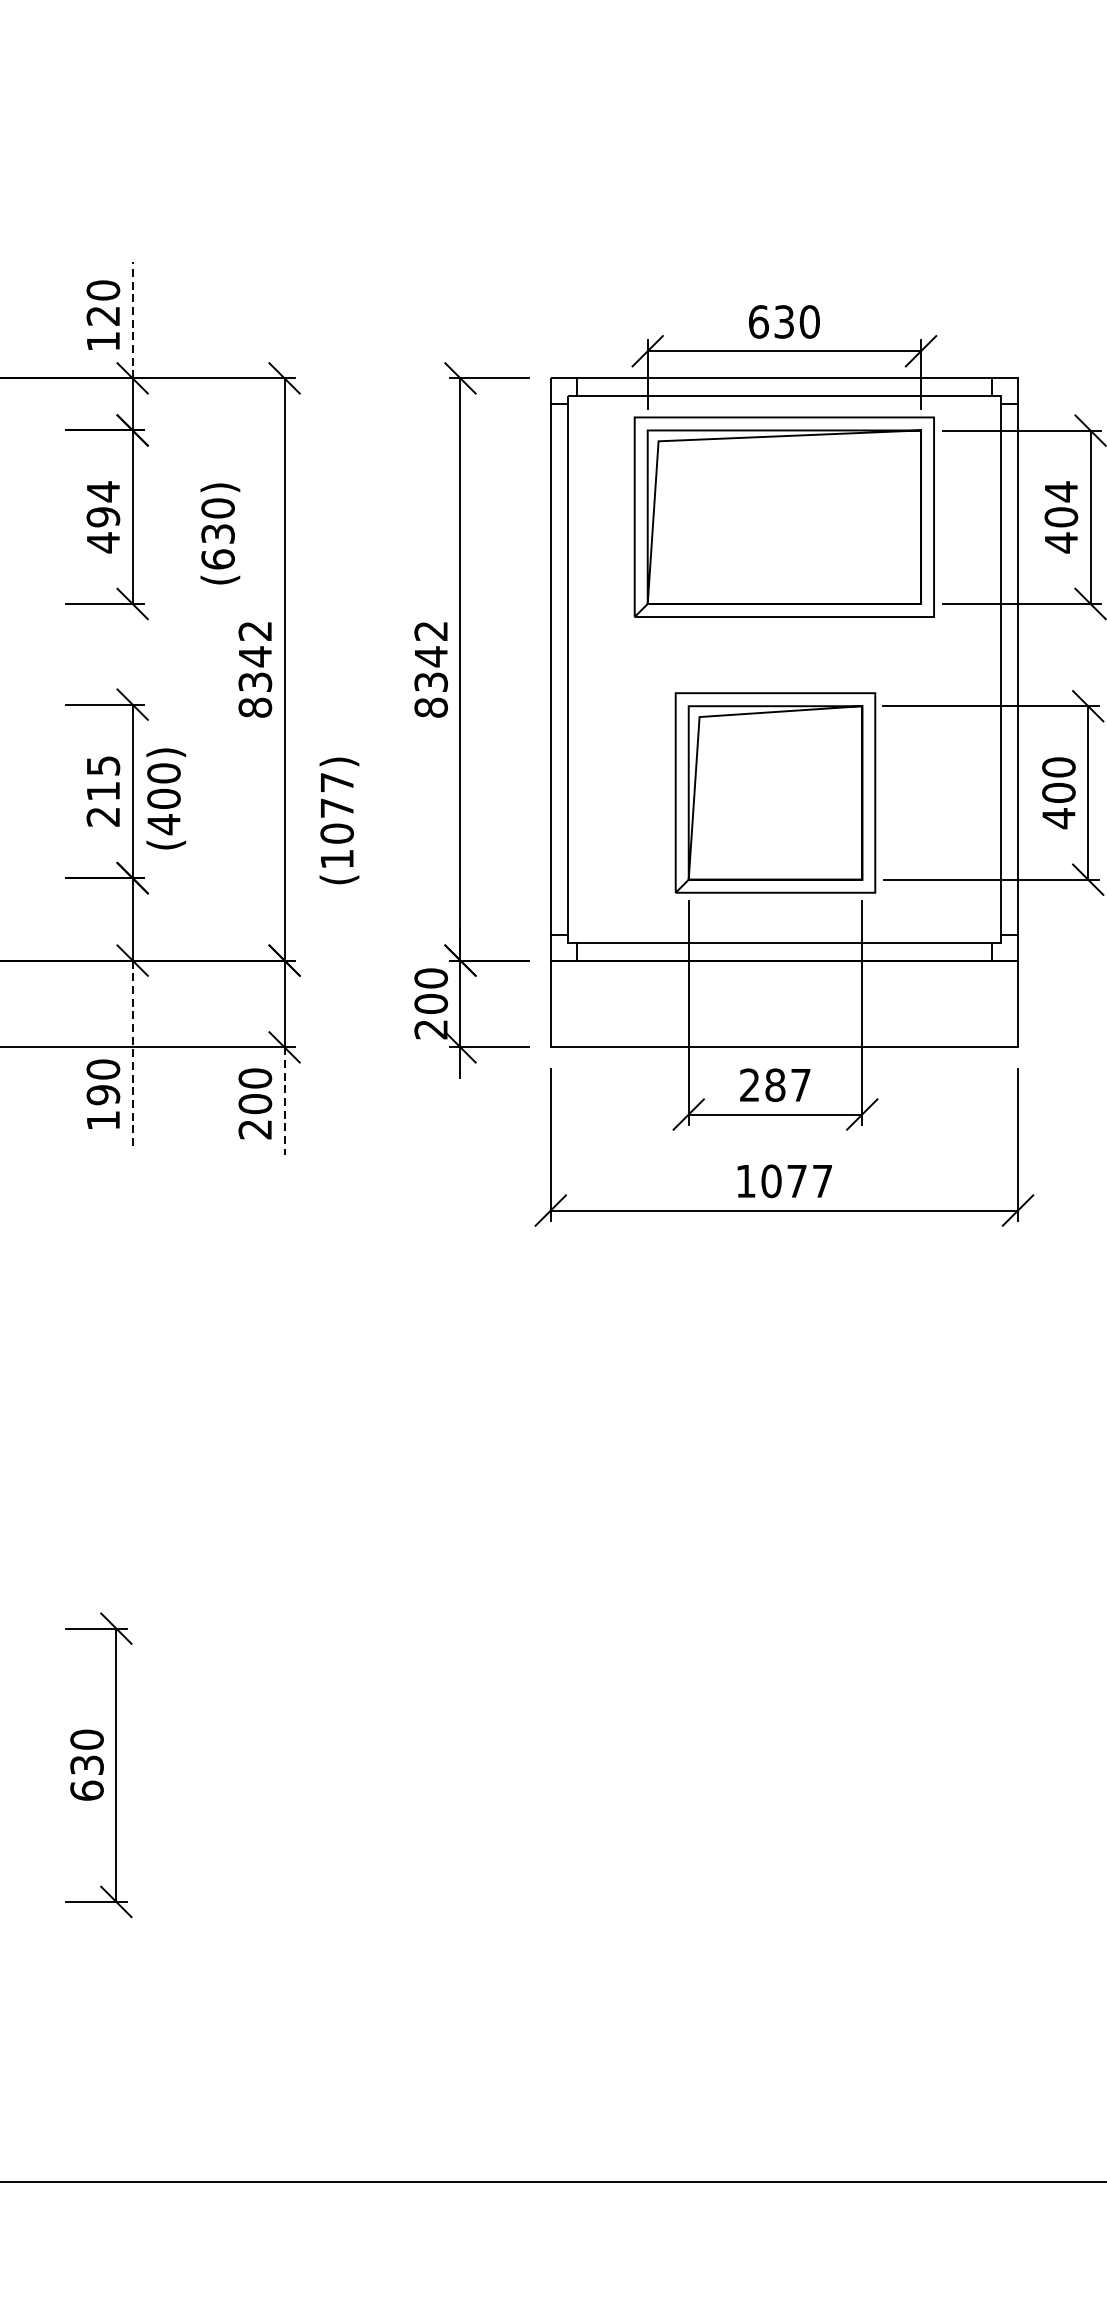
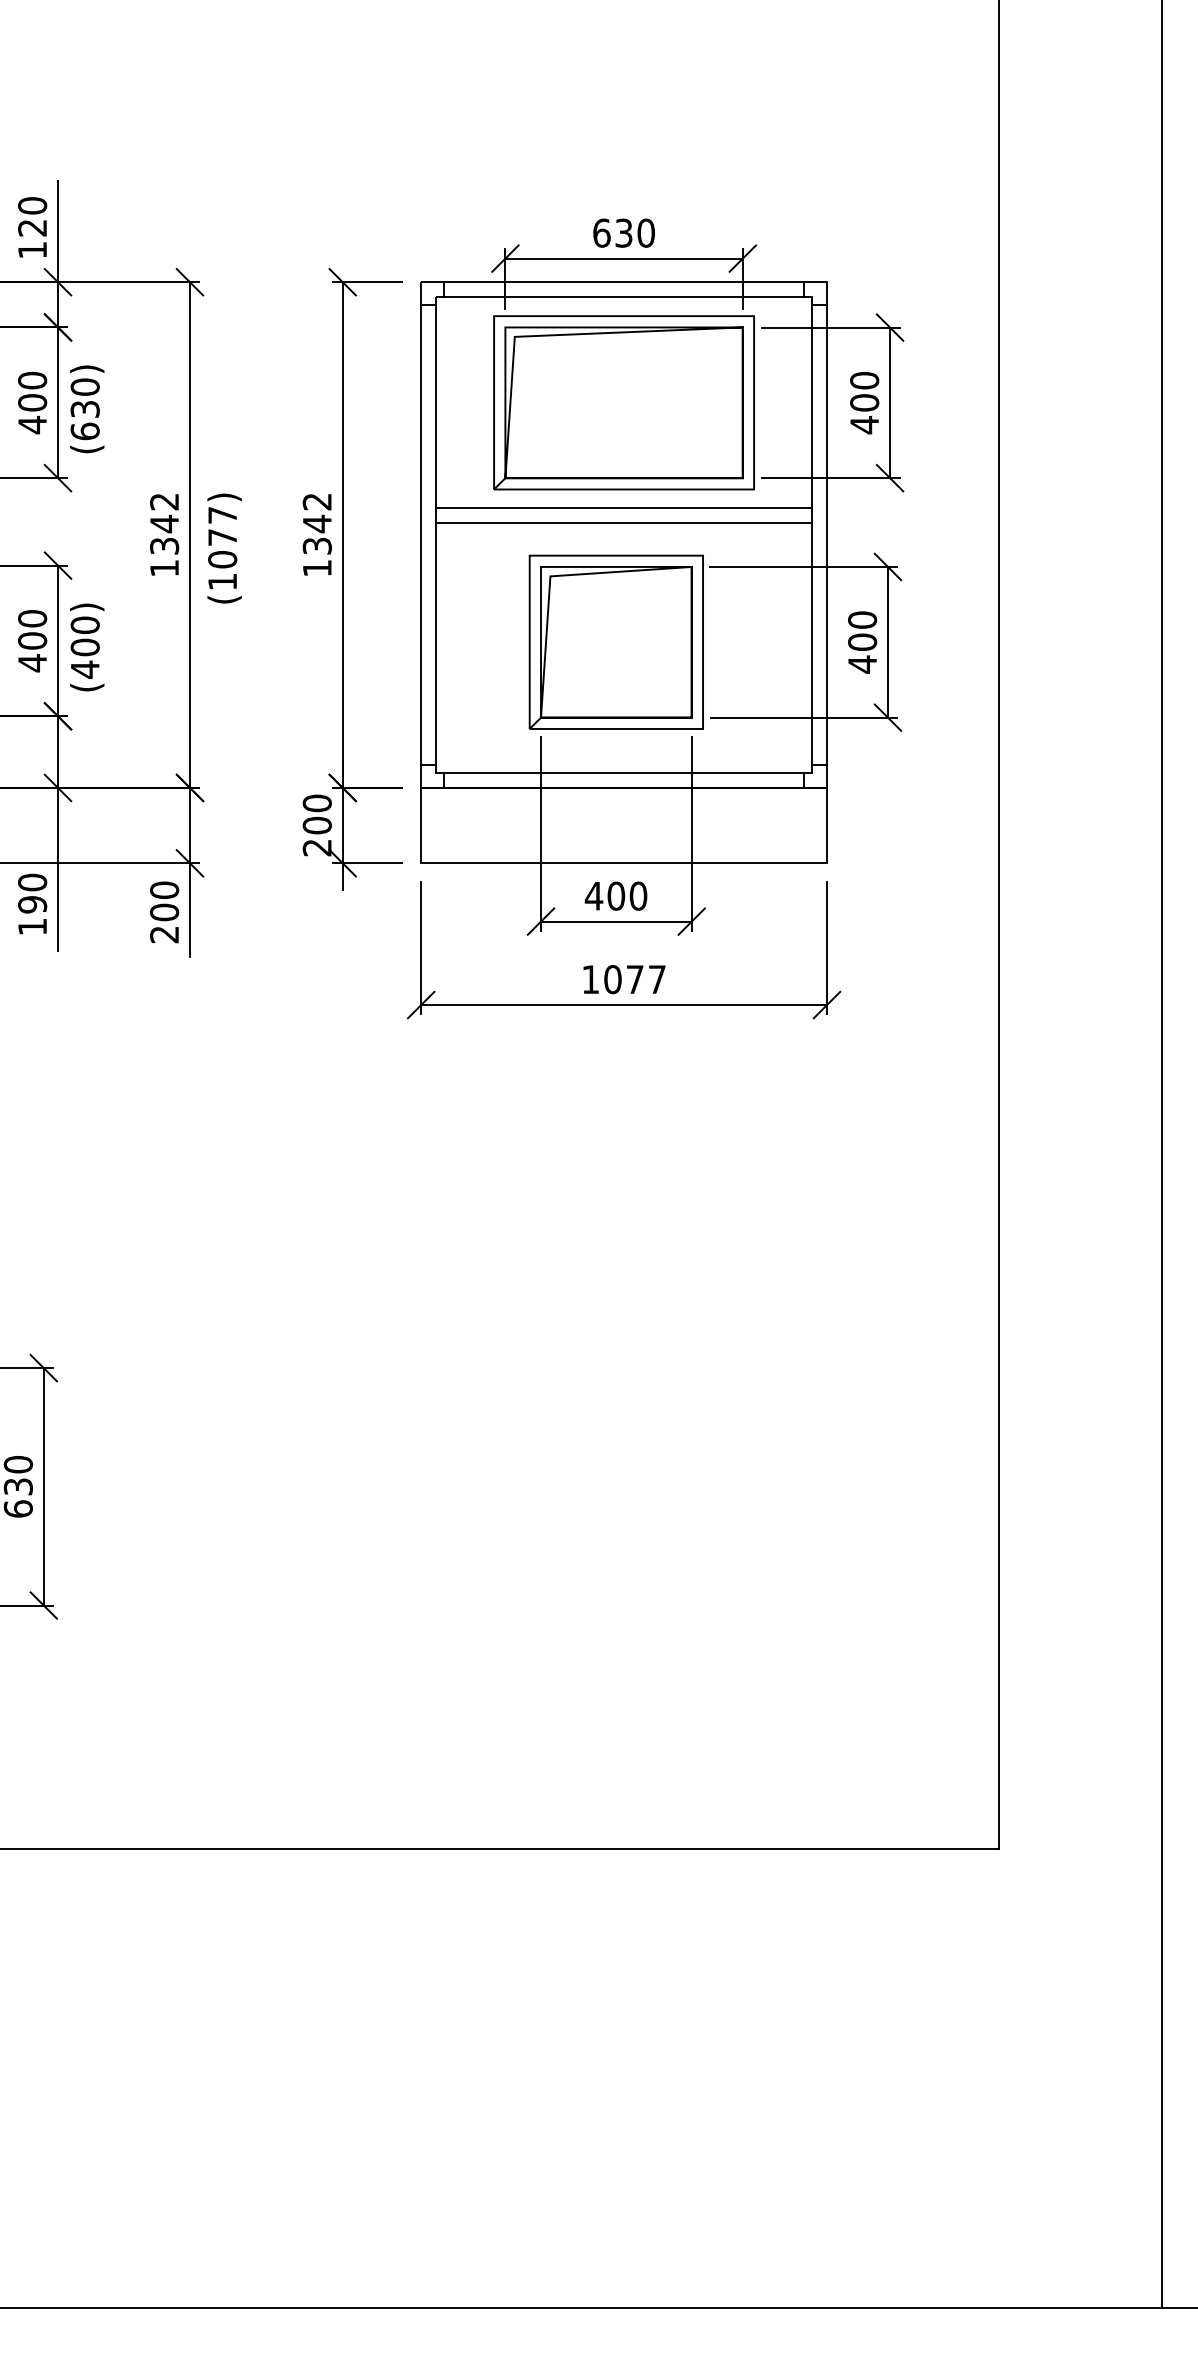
line: (133, 319) -> (58, 231), dashed -> solid
text: (1061, 491) -> (864, 380), 404 -> 400
text: (103, 504) -> (32, 391), 494 -> 400
text: (220, 534) -> (87, 409), moved
line: (783, 638) -> (623, 508), added
line: (783, 656) -> (623, 523), added
text: (255, 706) -> (164, 567), 8342 -> 1342
text: (430, 706) -> (316, 567), 8342 -> 1342
text: (103, 792) -> (32, 641), 215 -> 400
text: (339, 820) -> (224, 548), moved
line: (133, 1054) -> (58, 869), dashed -> solid
text: (774, 1084) -> (615, 895), 287 -> 400
line: (285, 1100) -> (190, 909), dashed -> solid

